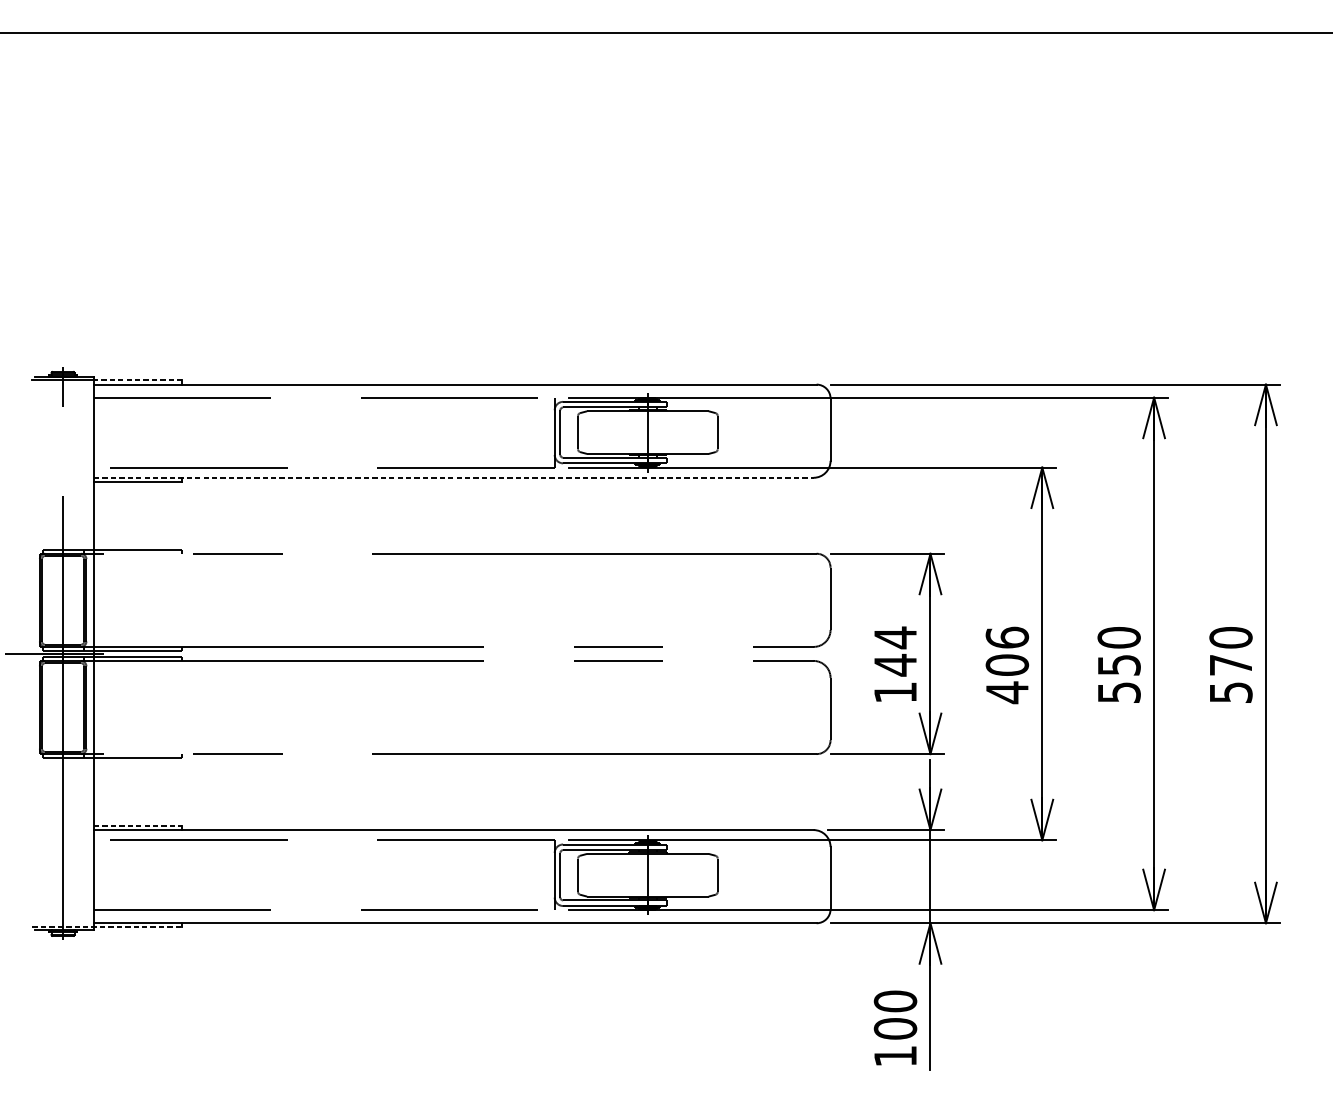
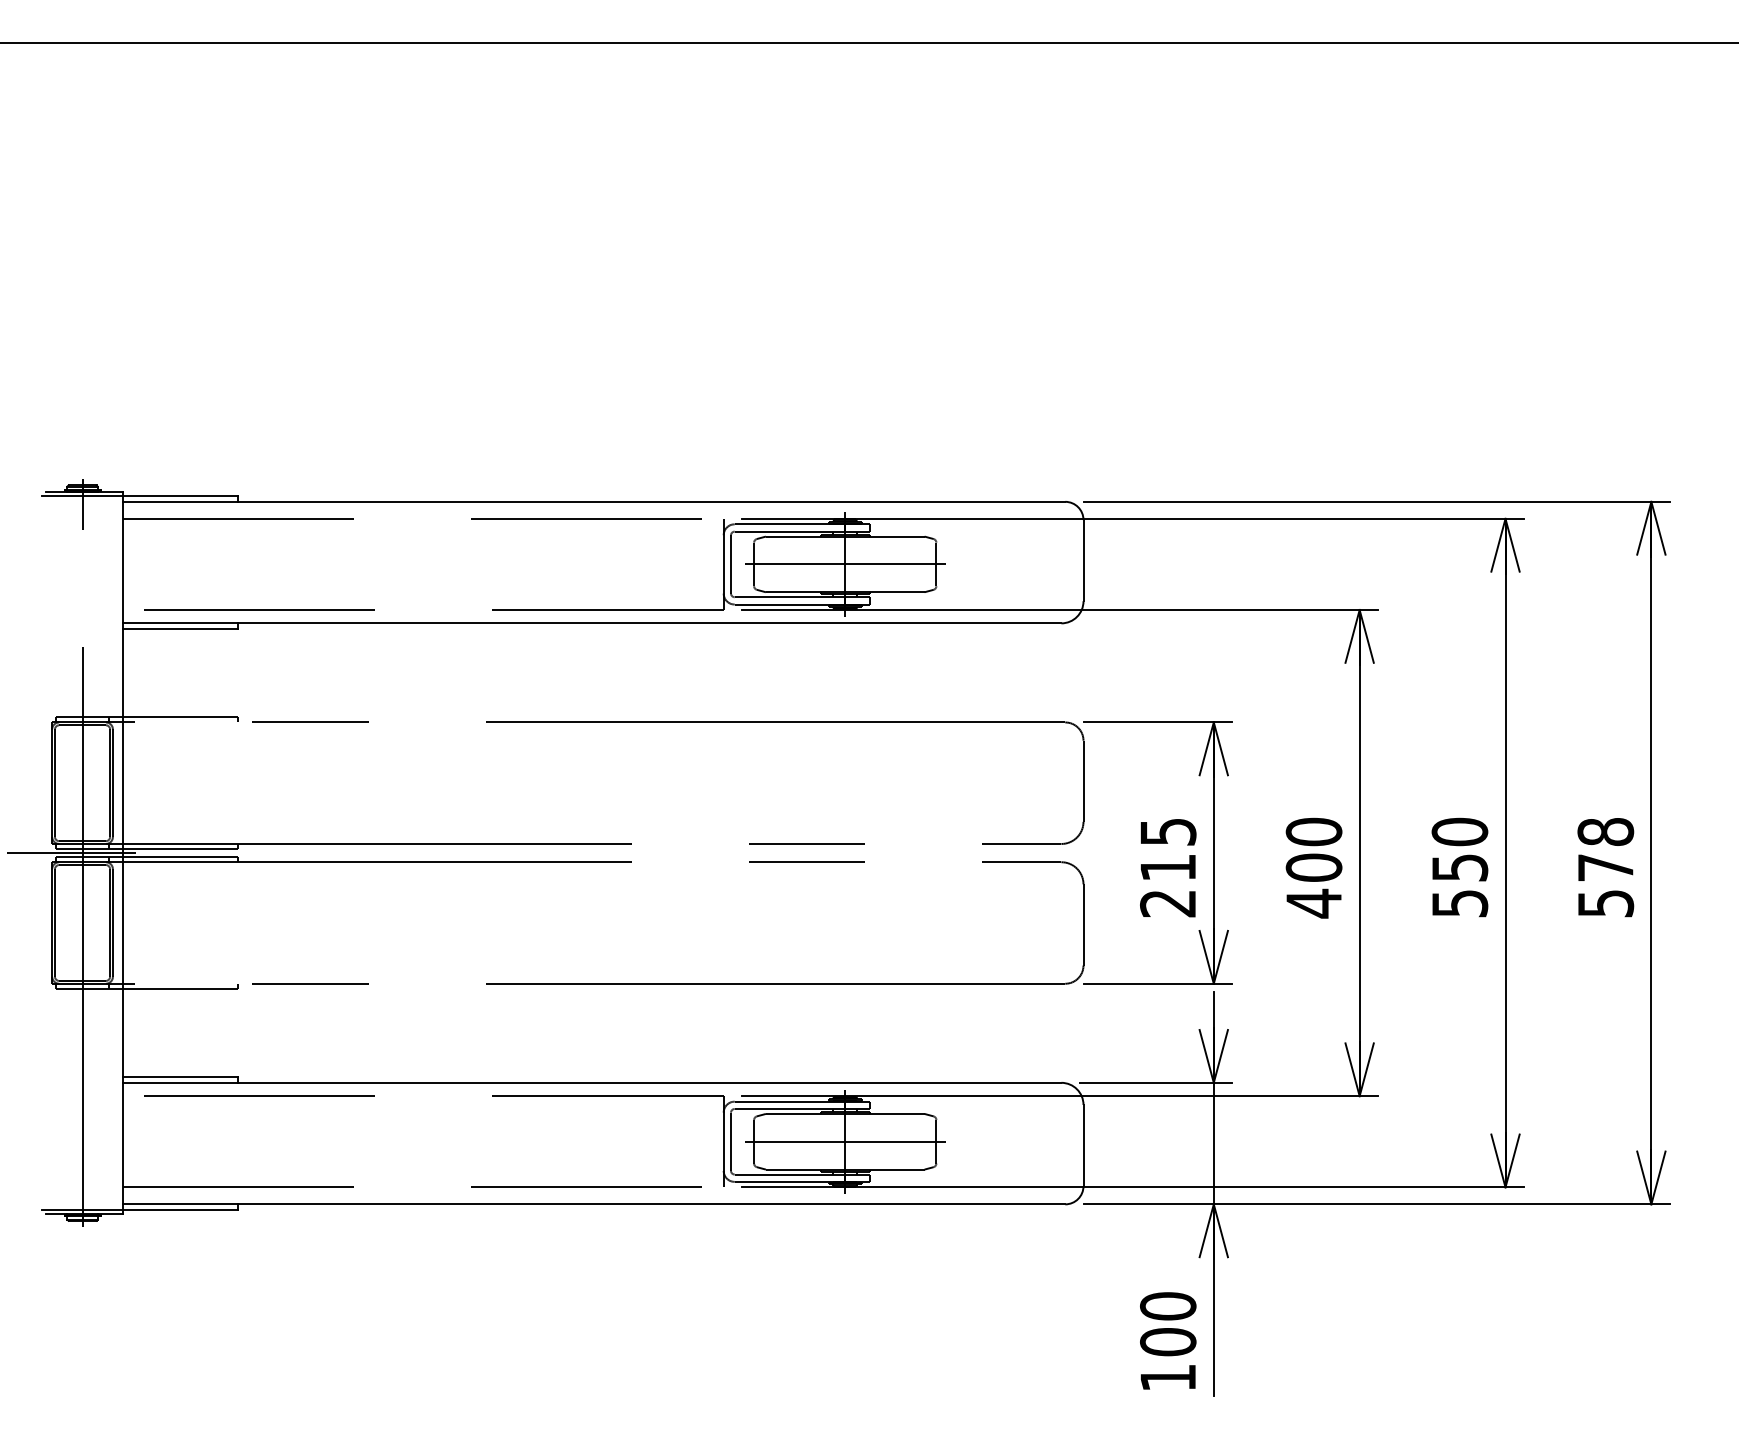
line: (138, 380) -> (180, 496), dashed -> solid
line: (647, 432) -> (844, 564), added
line: (454, 477) -> (592, 623), dashed -> solid
text: (1006, 637) -> (1313, 831), 406 -> 400
text: (1230, 637) -> (1605, 831), 570 -> 578
text: (895, 664) -> (1168, 867), 144 -> 215
line: (138, 825) -> (180, 1077), dashed -> solid
line: (647, 875) -> (844, 1141), added
line: (107, 927) -> (140, 1209), dashed -> solid

